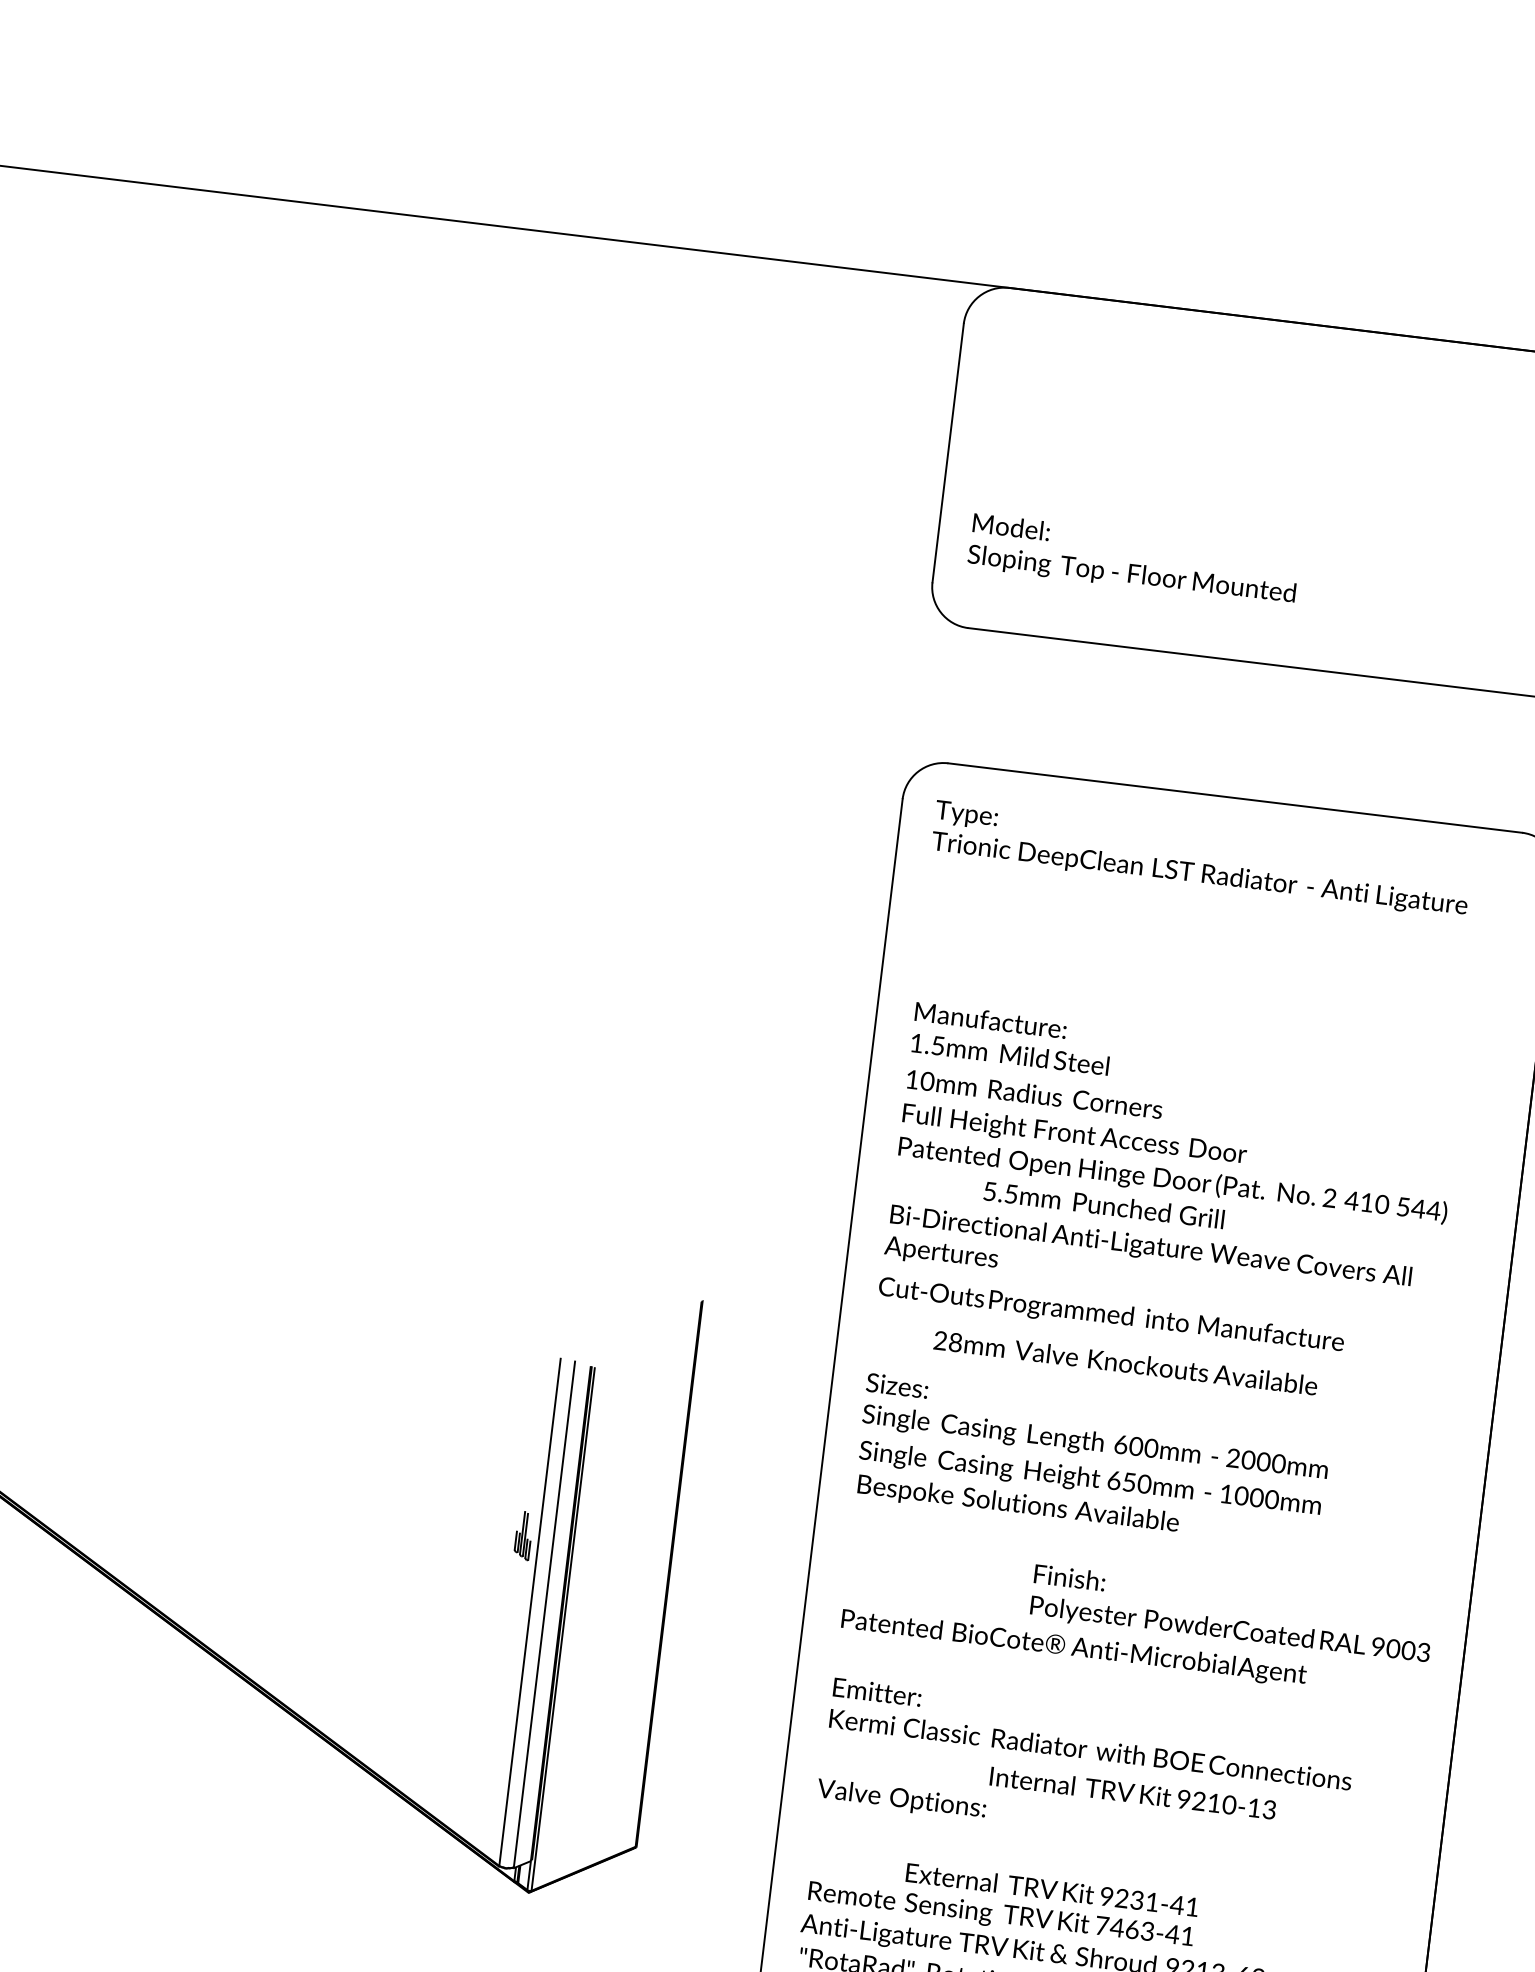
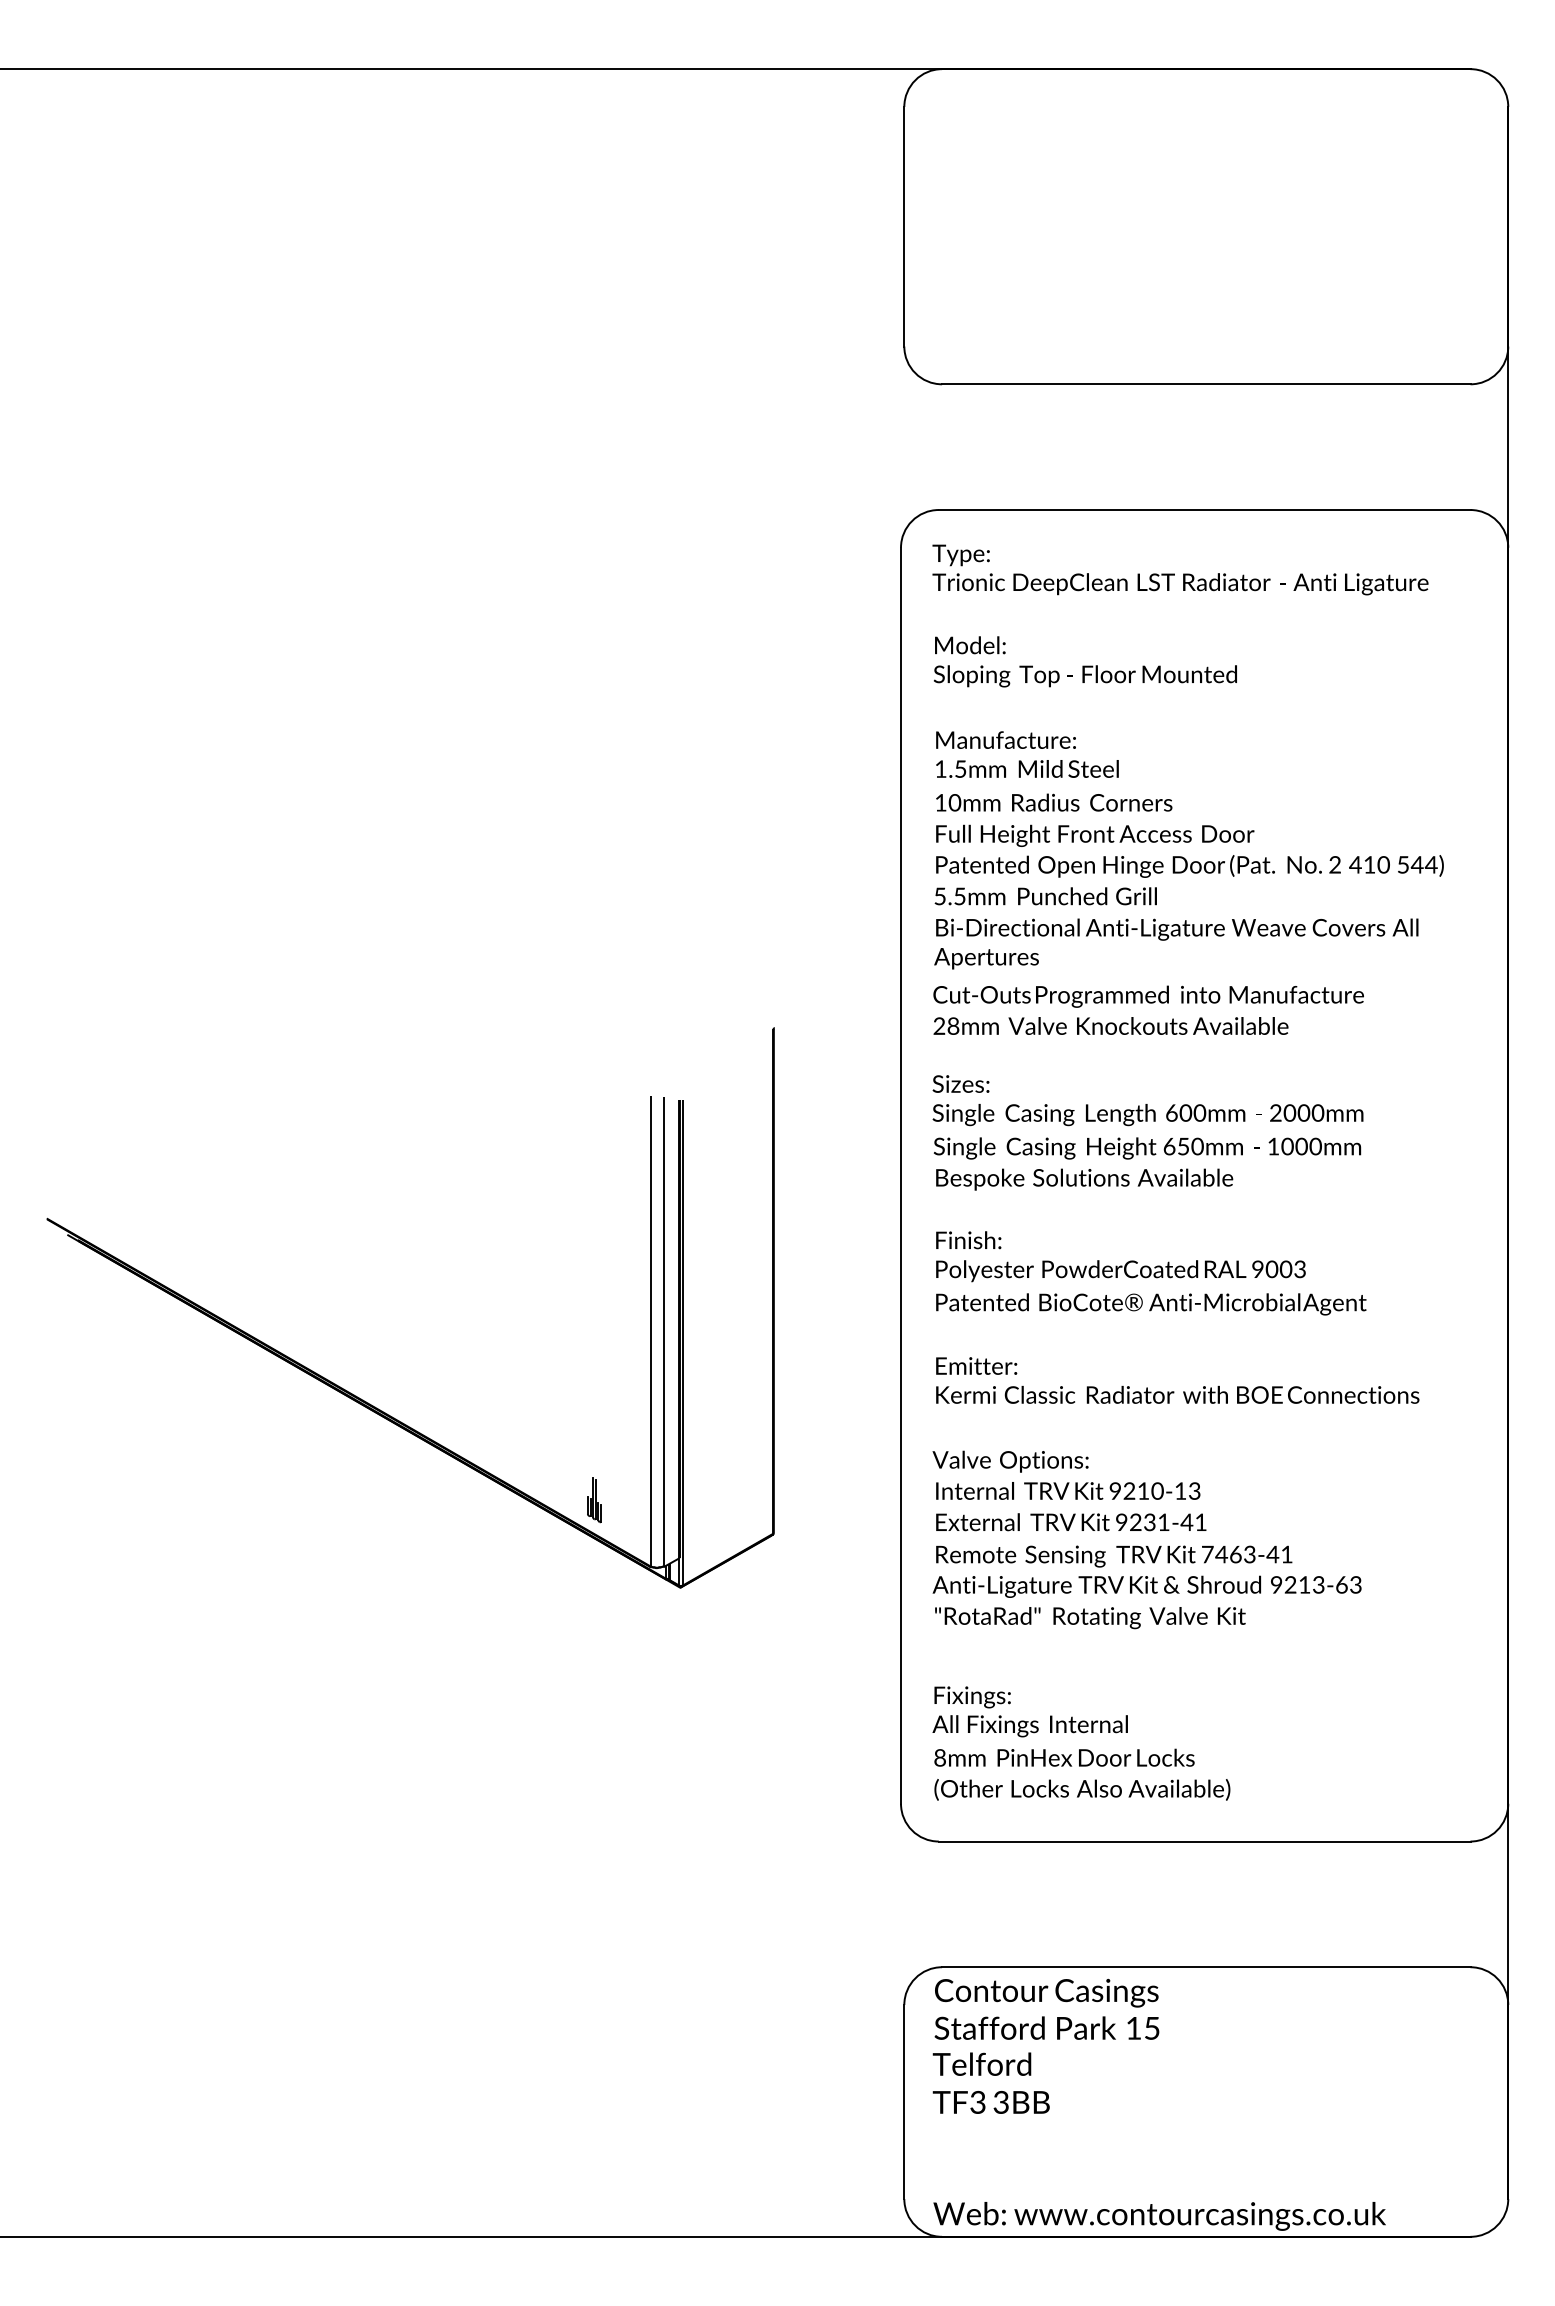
text: (1133, 559) -> (1085, 661), moved
text: (1103, 1205) -> (1045, 896), moved
text: (1125, 1362) -> (1110, 1025), moved
part: (523, 1536) -> (594, 1500), moved
text: (1231, 1615) -> (1120, 1256), moved
text: (1133, 1792) -> (1068, 1490), moved
text: (1052, 1890) -> (1071, 1522), moved

